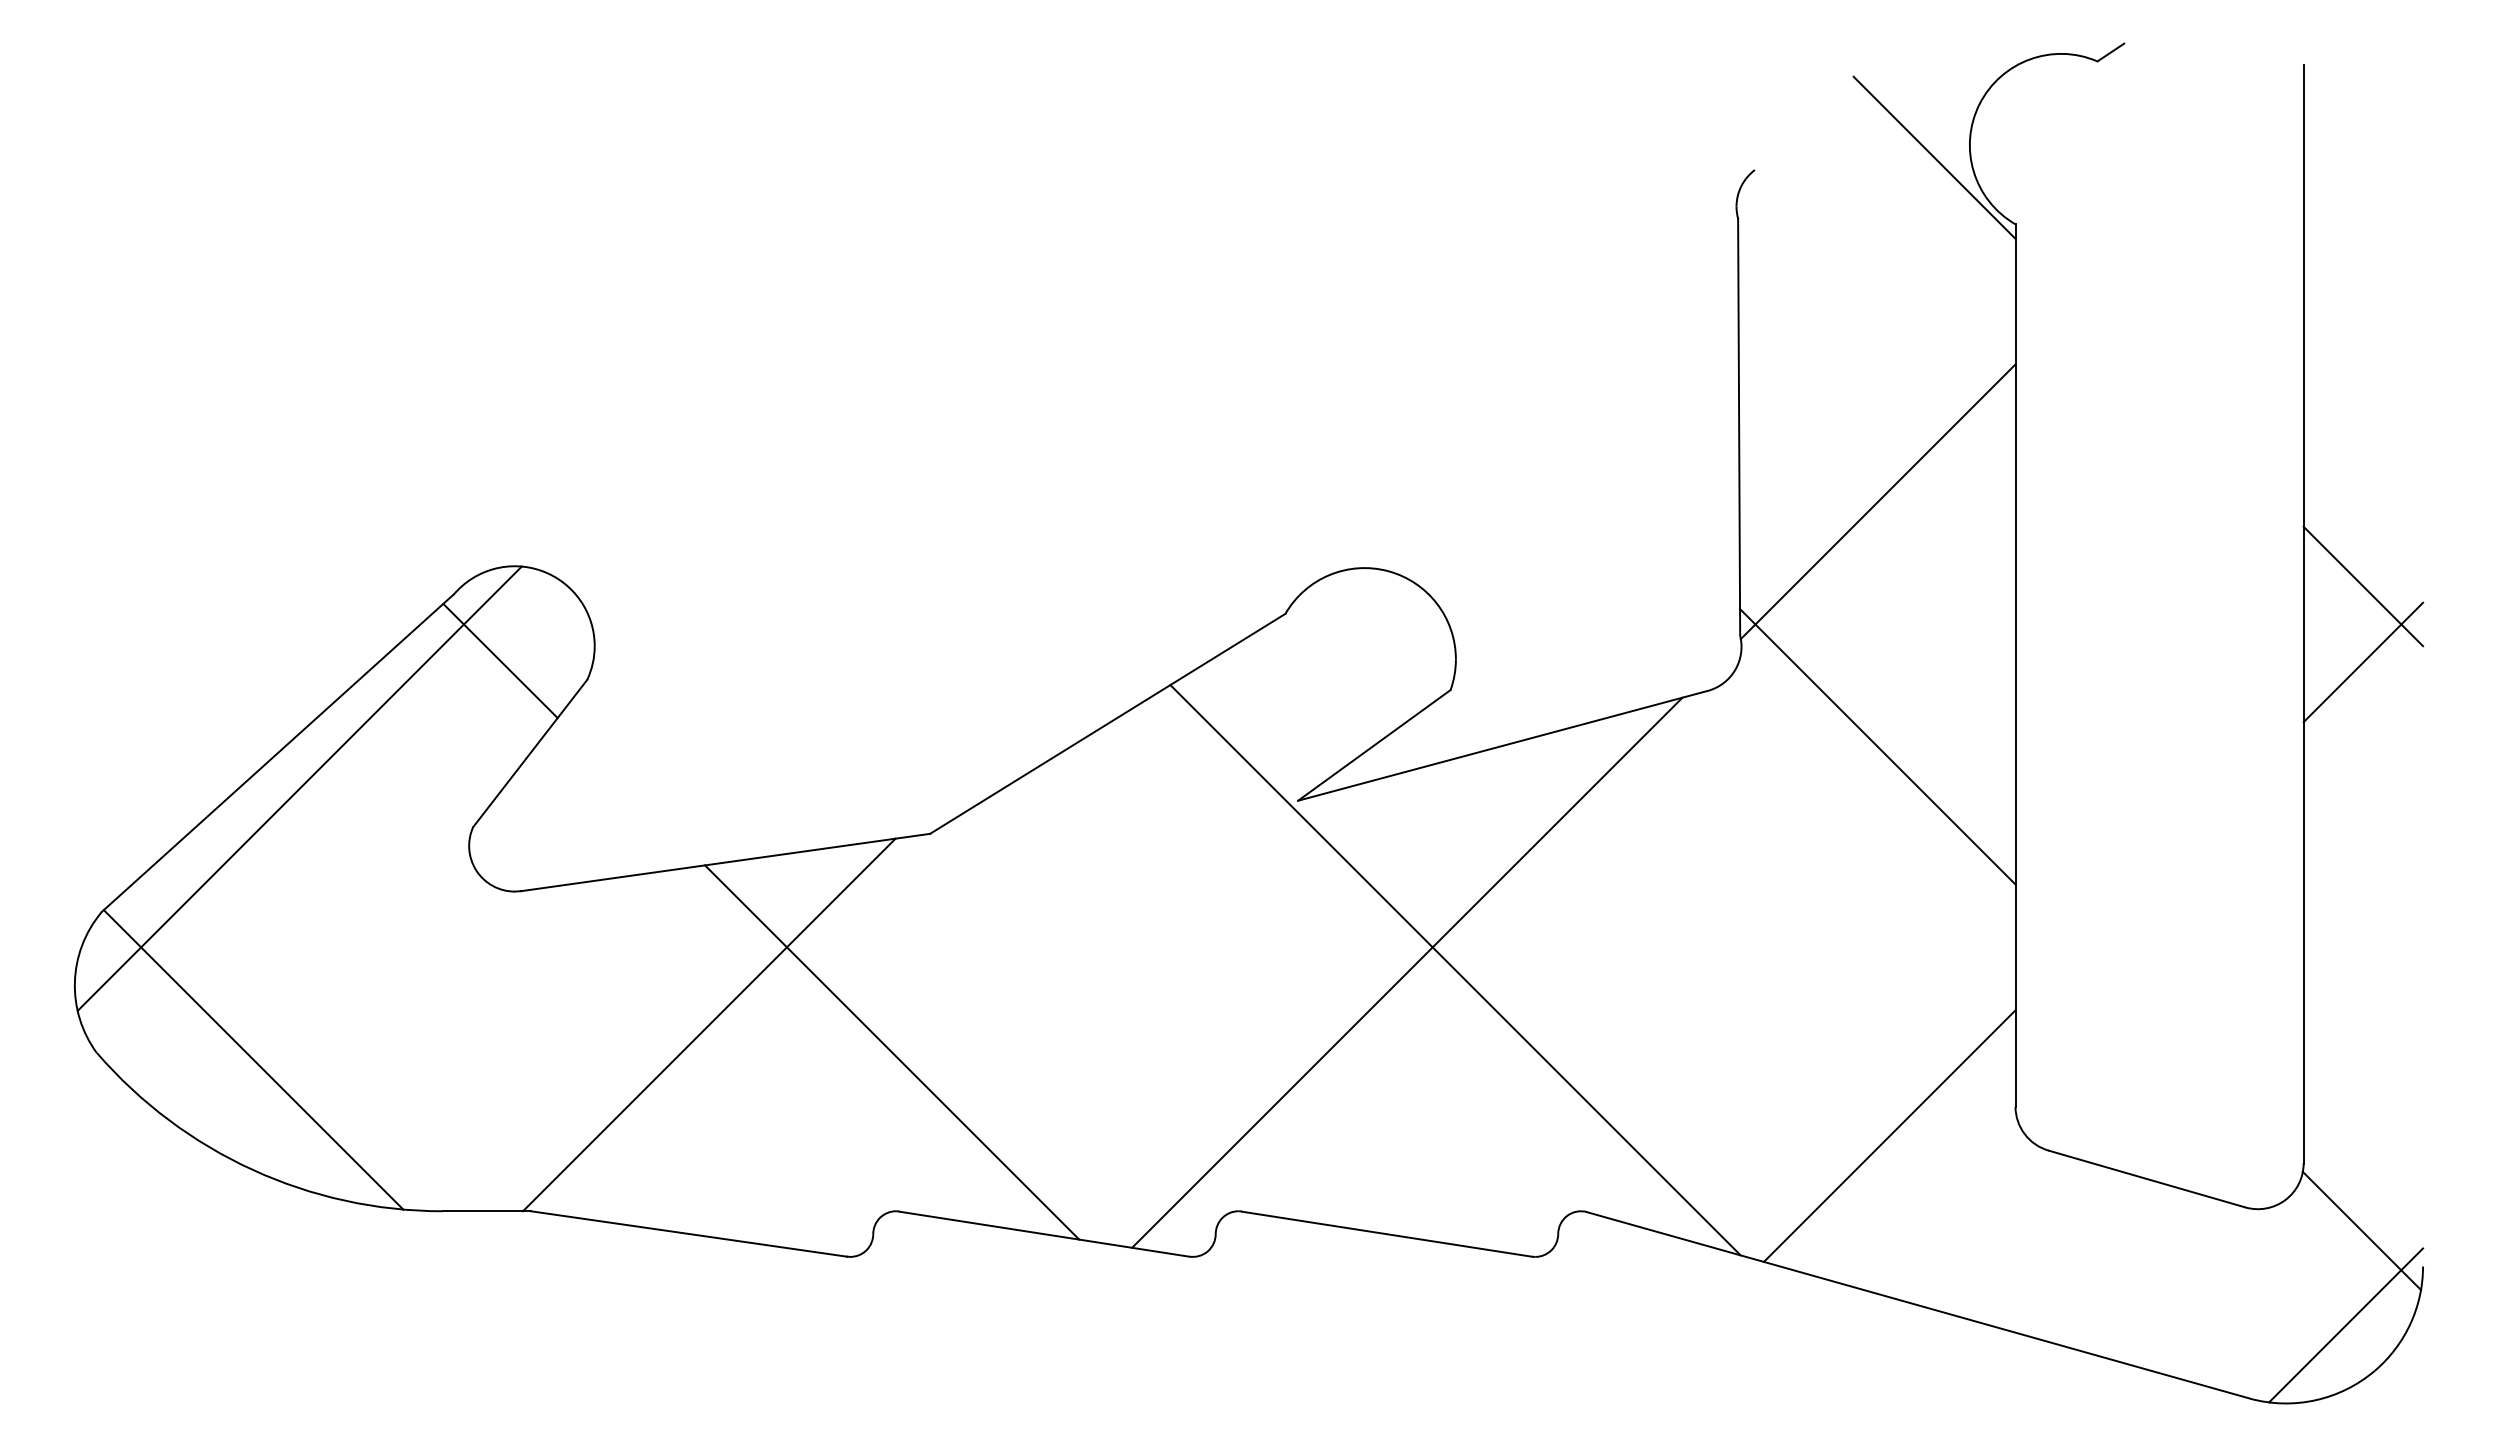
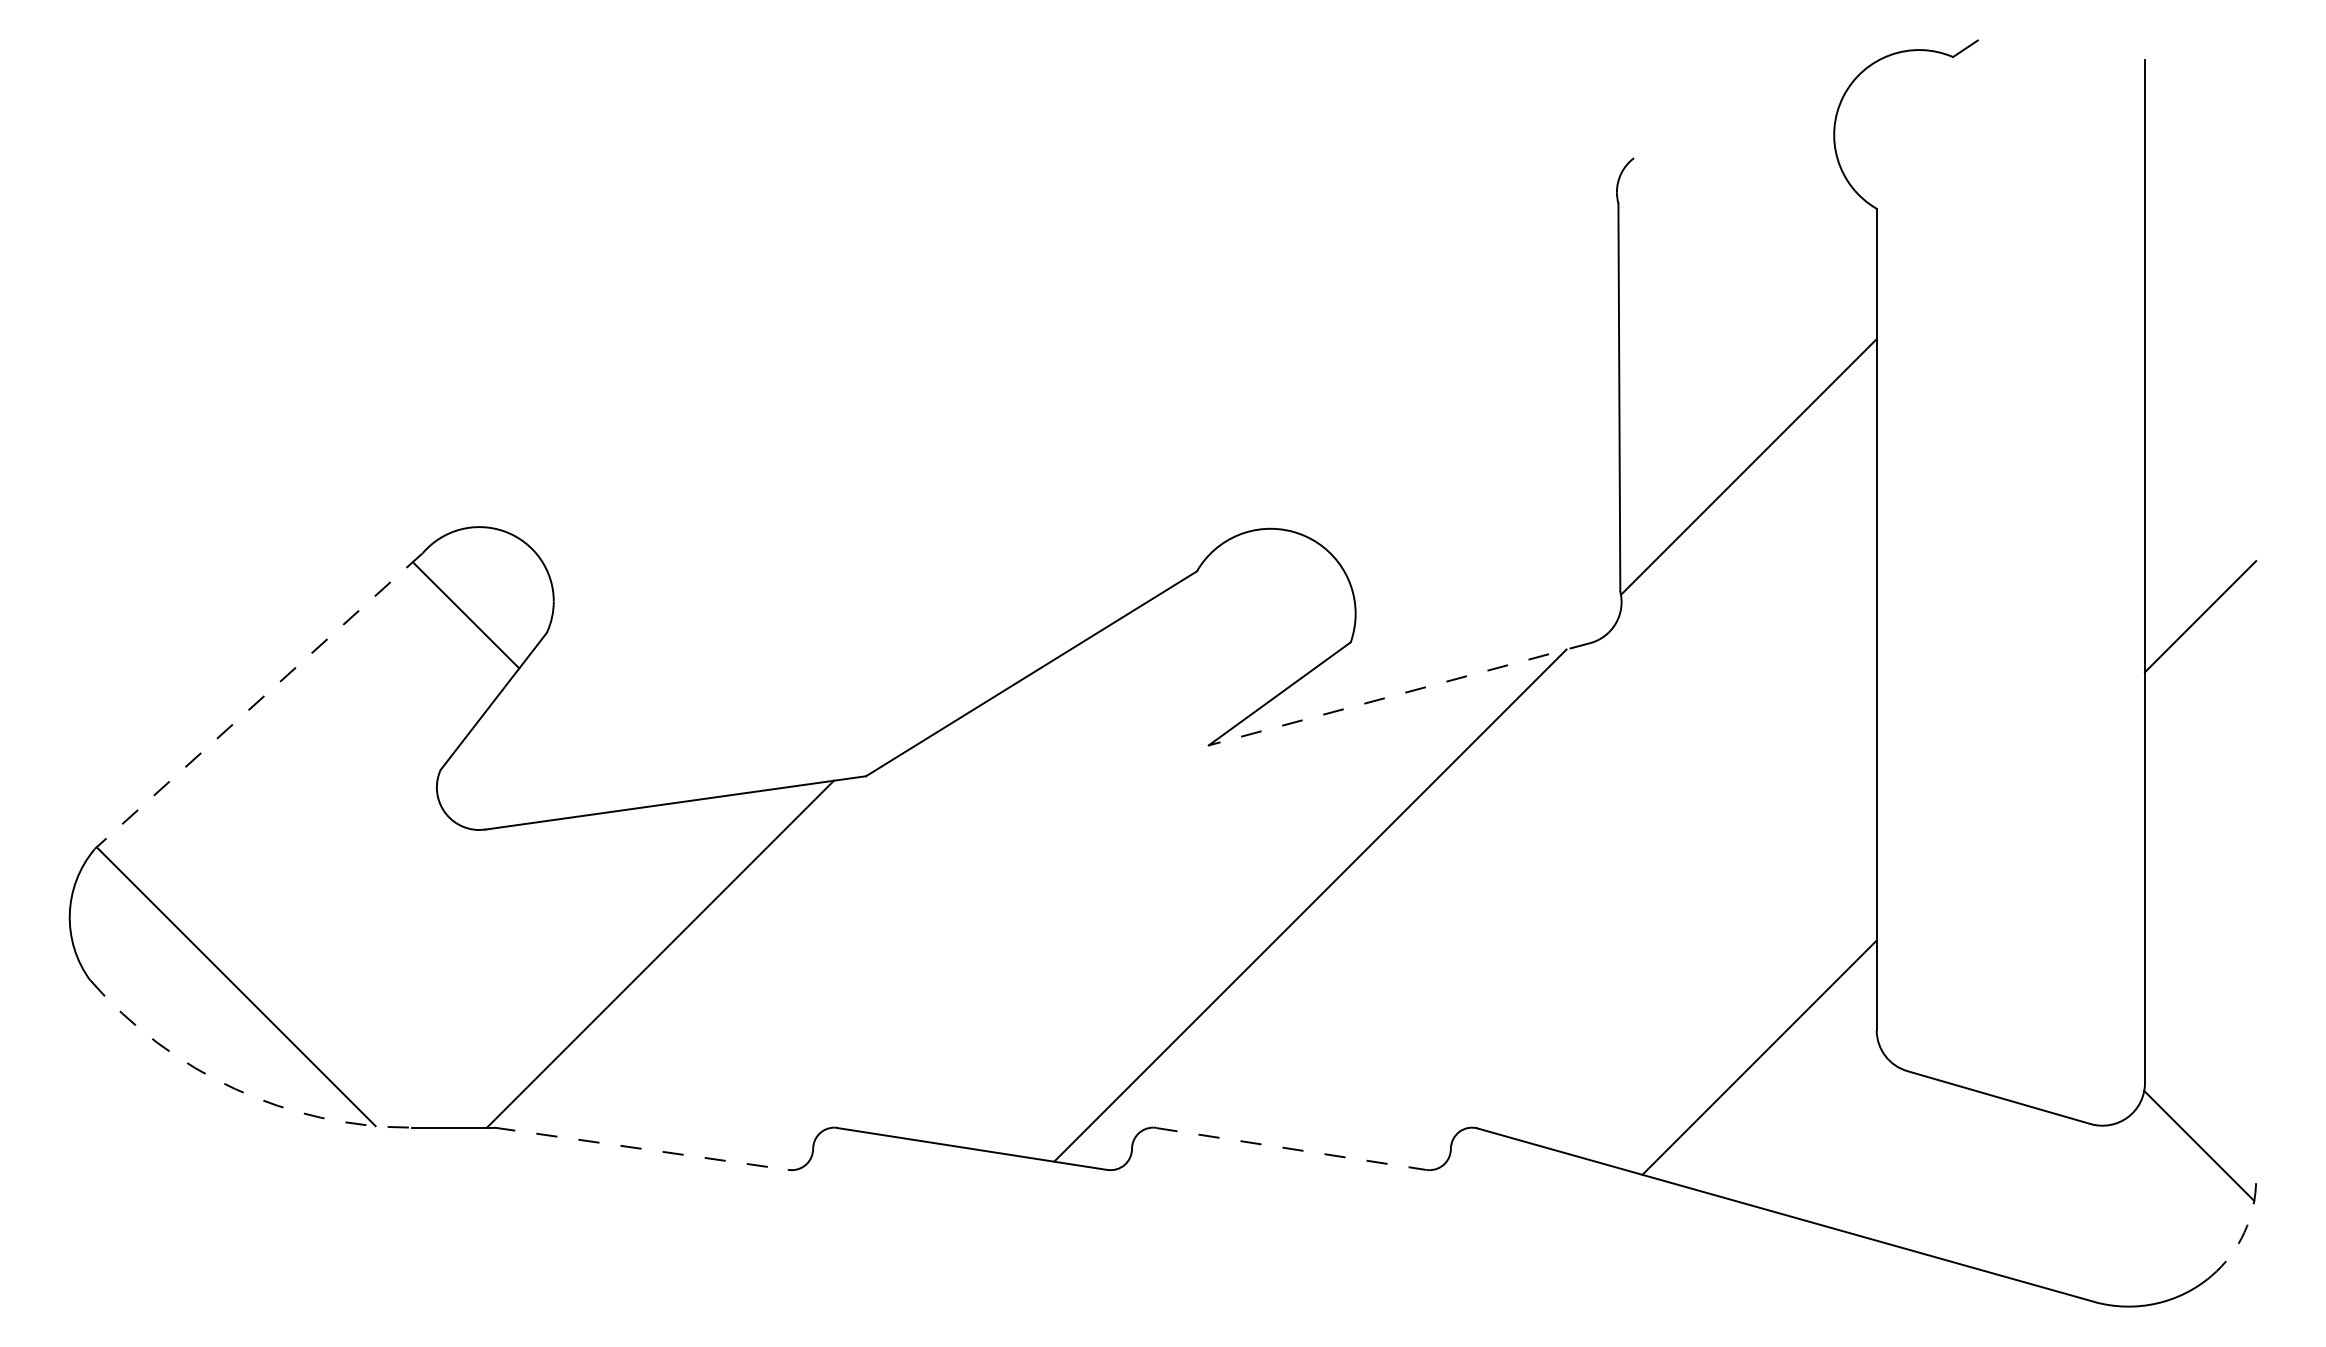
line: (1934, 157) -> (1801, 146), removed
line: (2363, 586) -> (2200, 545), removed
line: (1502, 745) -> (1399, 693), solid -> dashed
line: (1877, 746) -> (1748, 694), removed
line: (277, 753) -> (258, 701), solid -> dashed
line: (299, 788) -> (278, 734), removed
line: (1455, 969) -> (1355, 902), removed
line: (891, 1052) -> (830, 979), removed
arc: (252, 1169) -> (235, 1088), solid -> dashed
line: (688, 1233) -> (641, 1148), solid -> dashed
line: (1386, 1234) -> (1291, 1149), solid -> dashed
arc: (2410, 1323) -> (2244, 1232), solid -> dashed
line: (2346, 1325) -> (2184, 1234), removed

